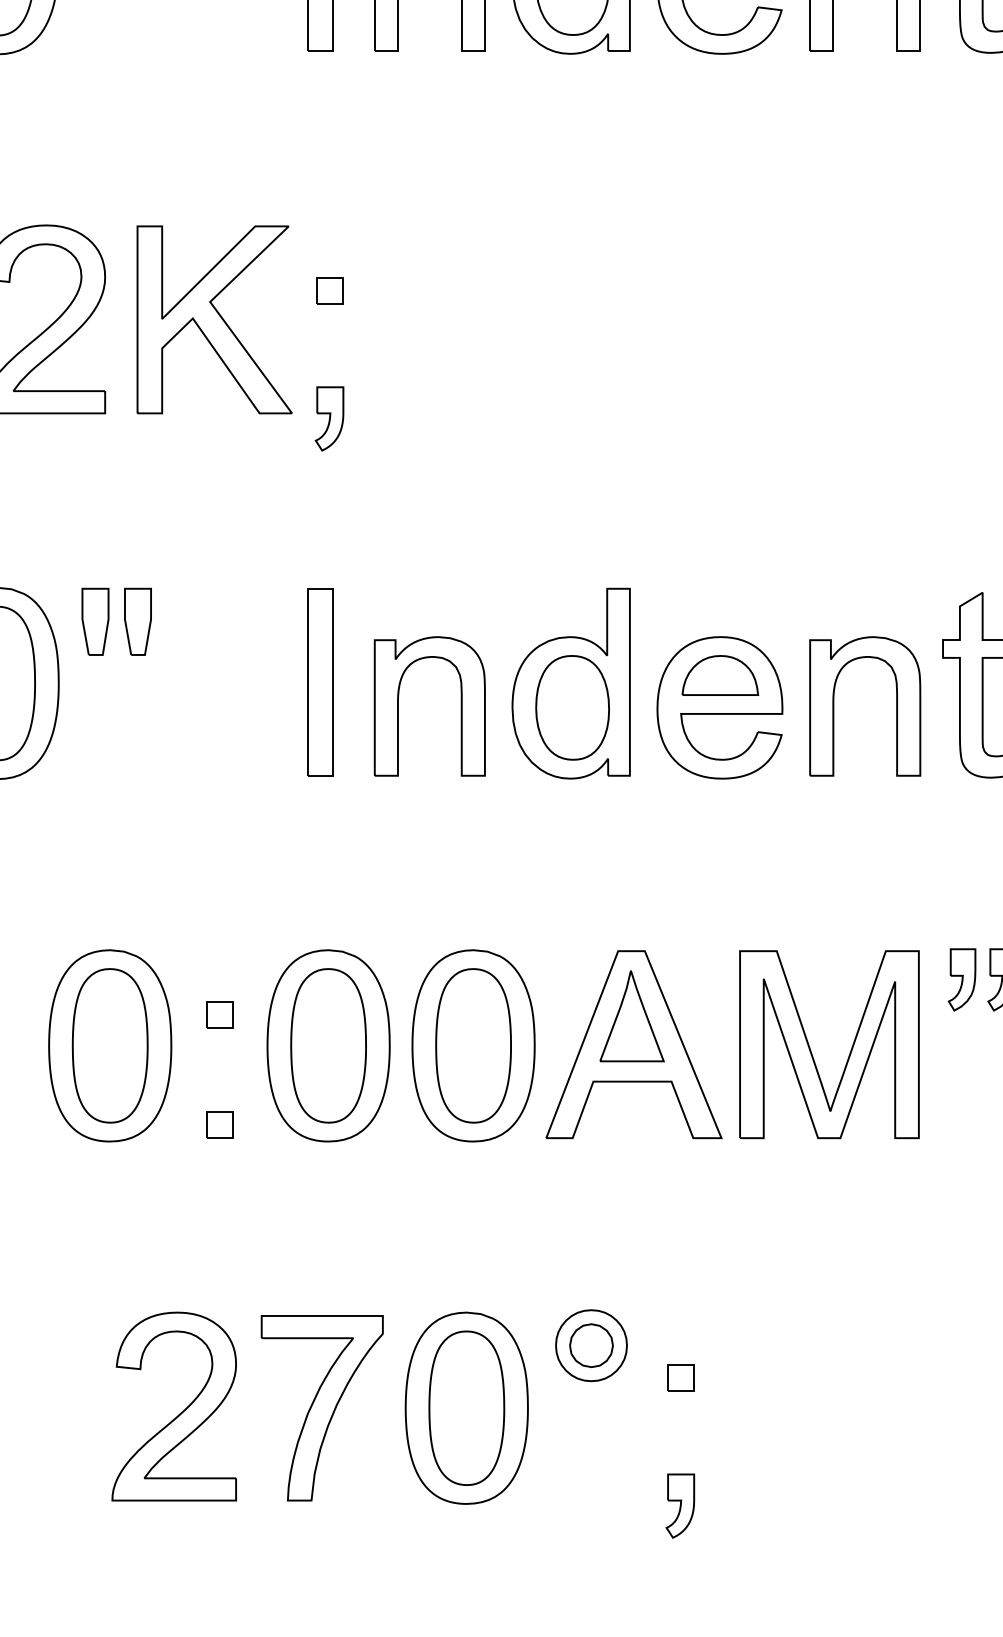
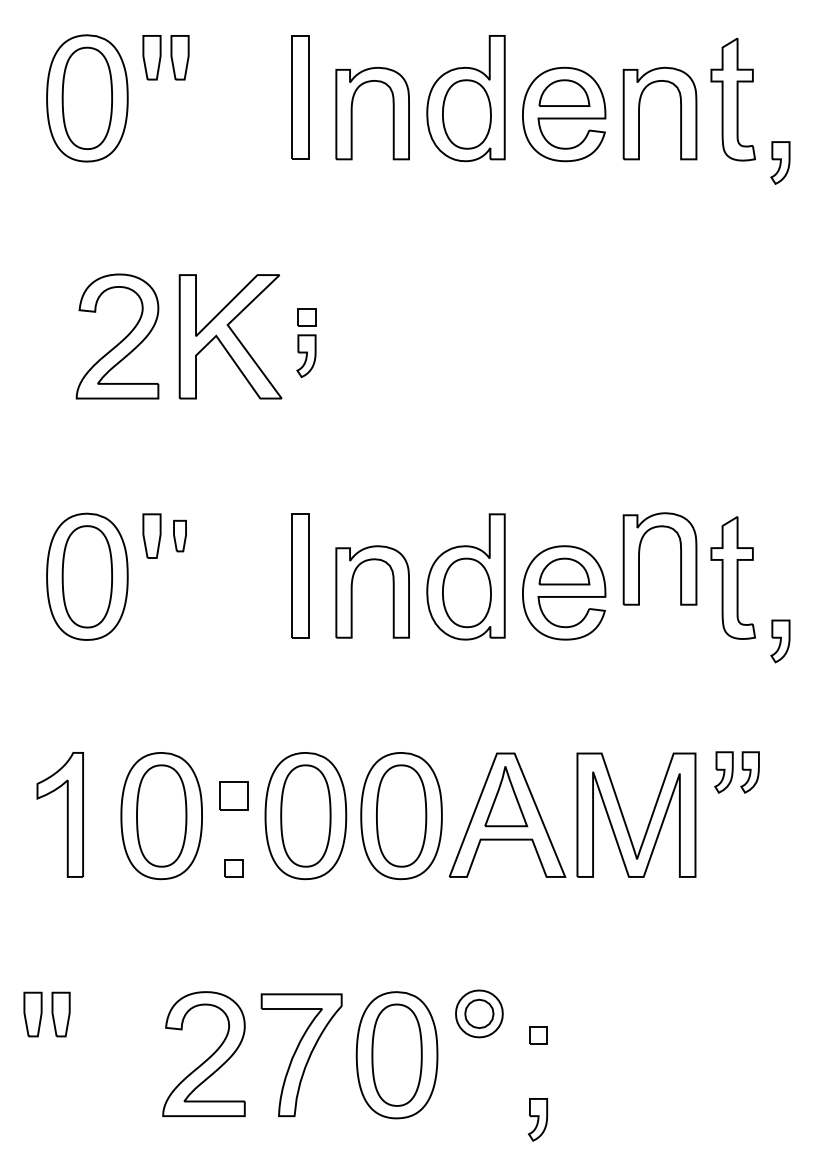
part: (329, 419) -> (306, 356), moved
part: (137, 620) -> (179, 535), size x0.7
part: (834, 705) -> (639, 558), moved
part: (218, 1014) -> (233, 795), size x1.6

